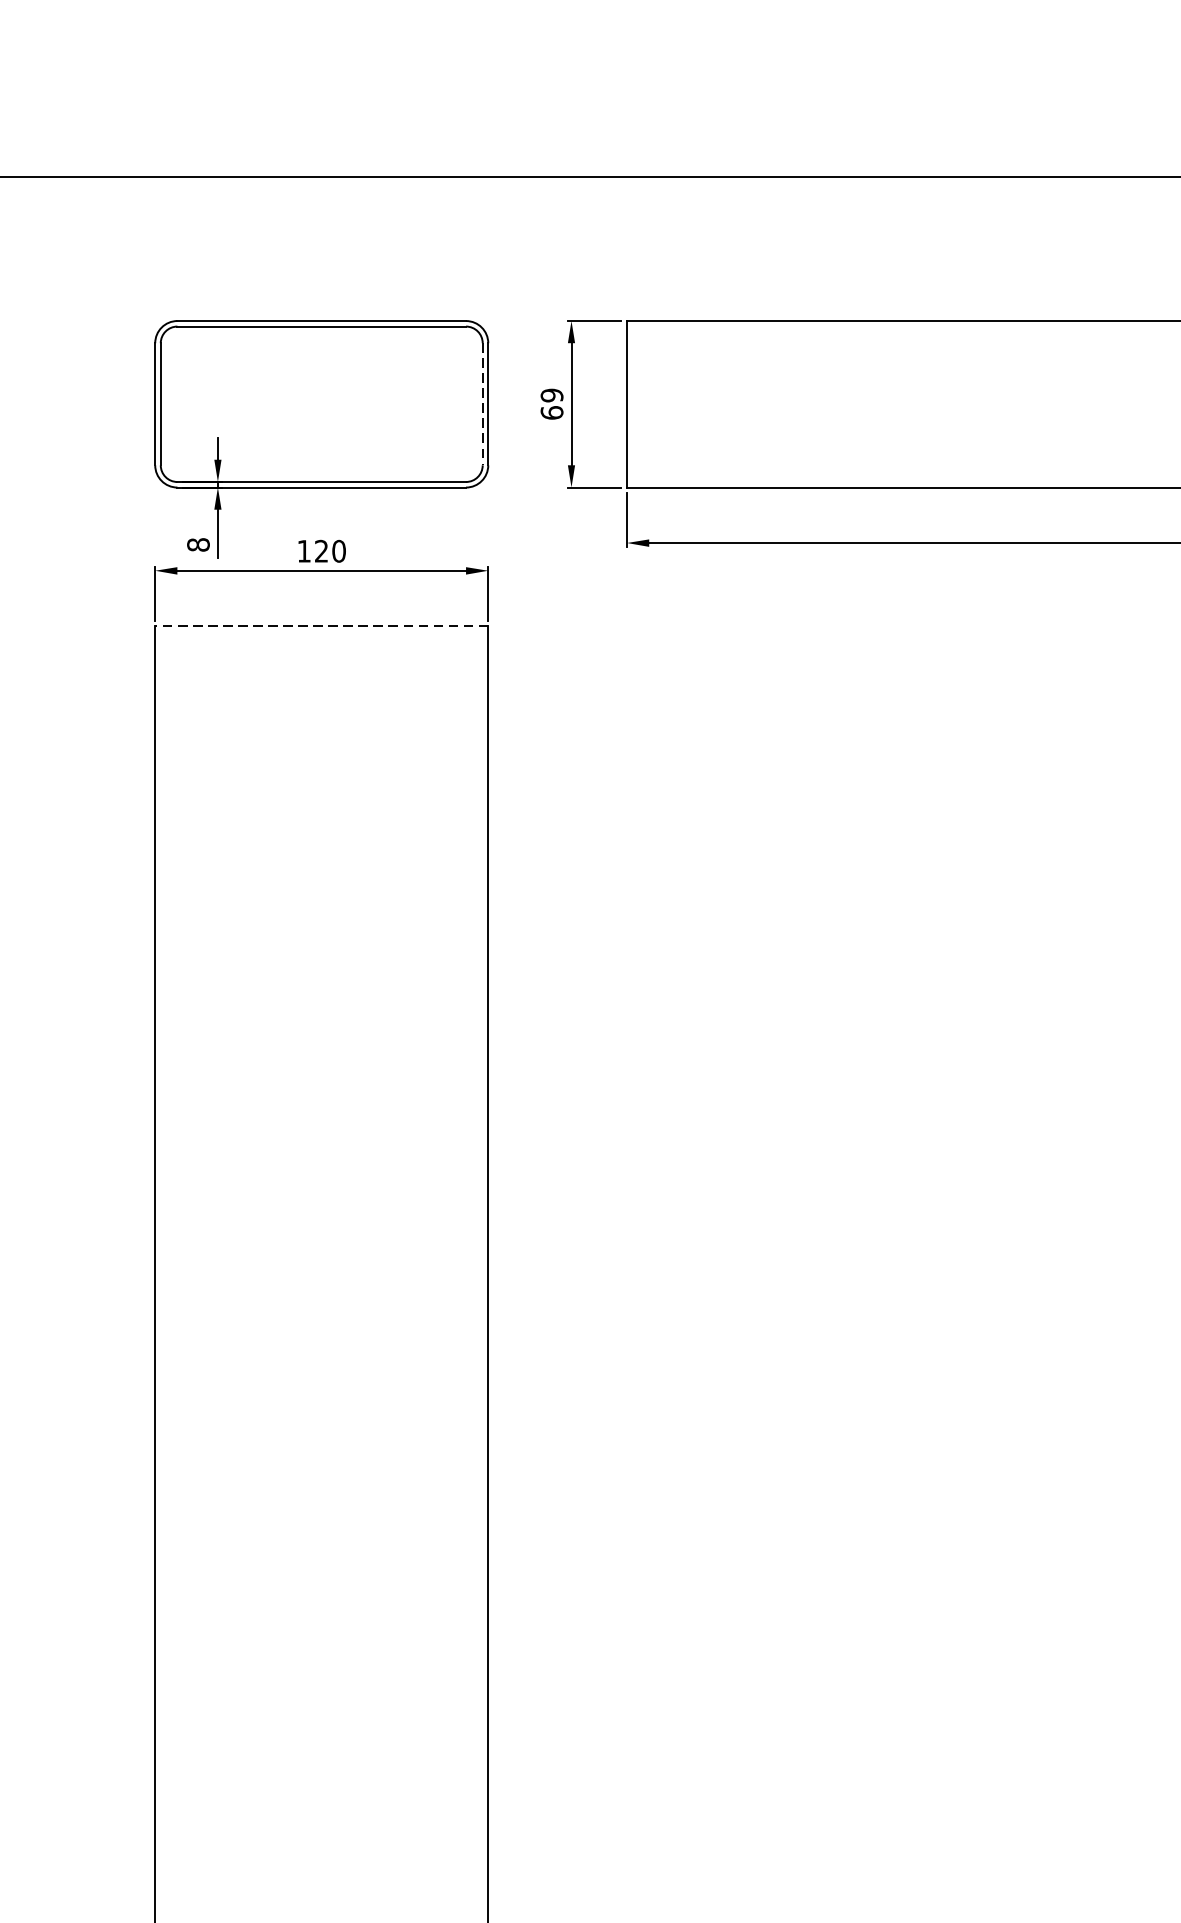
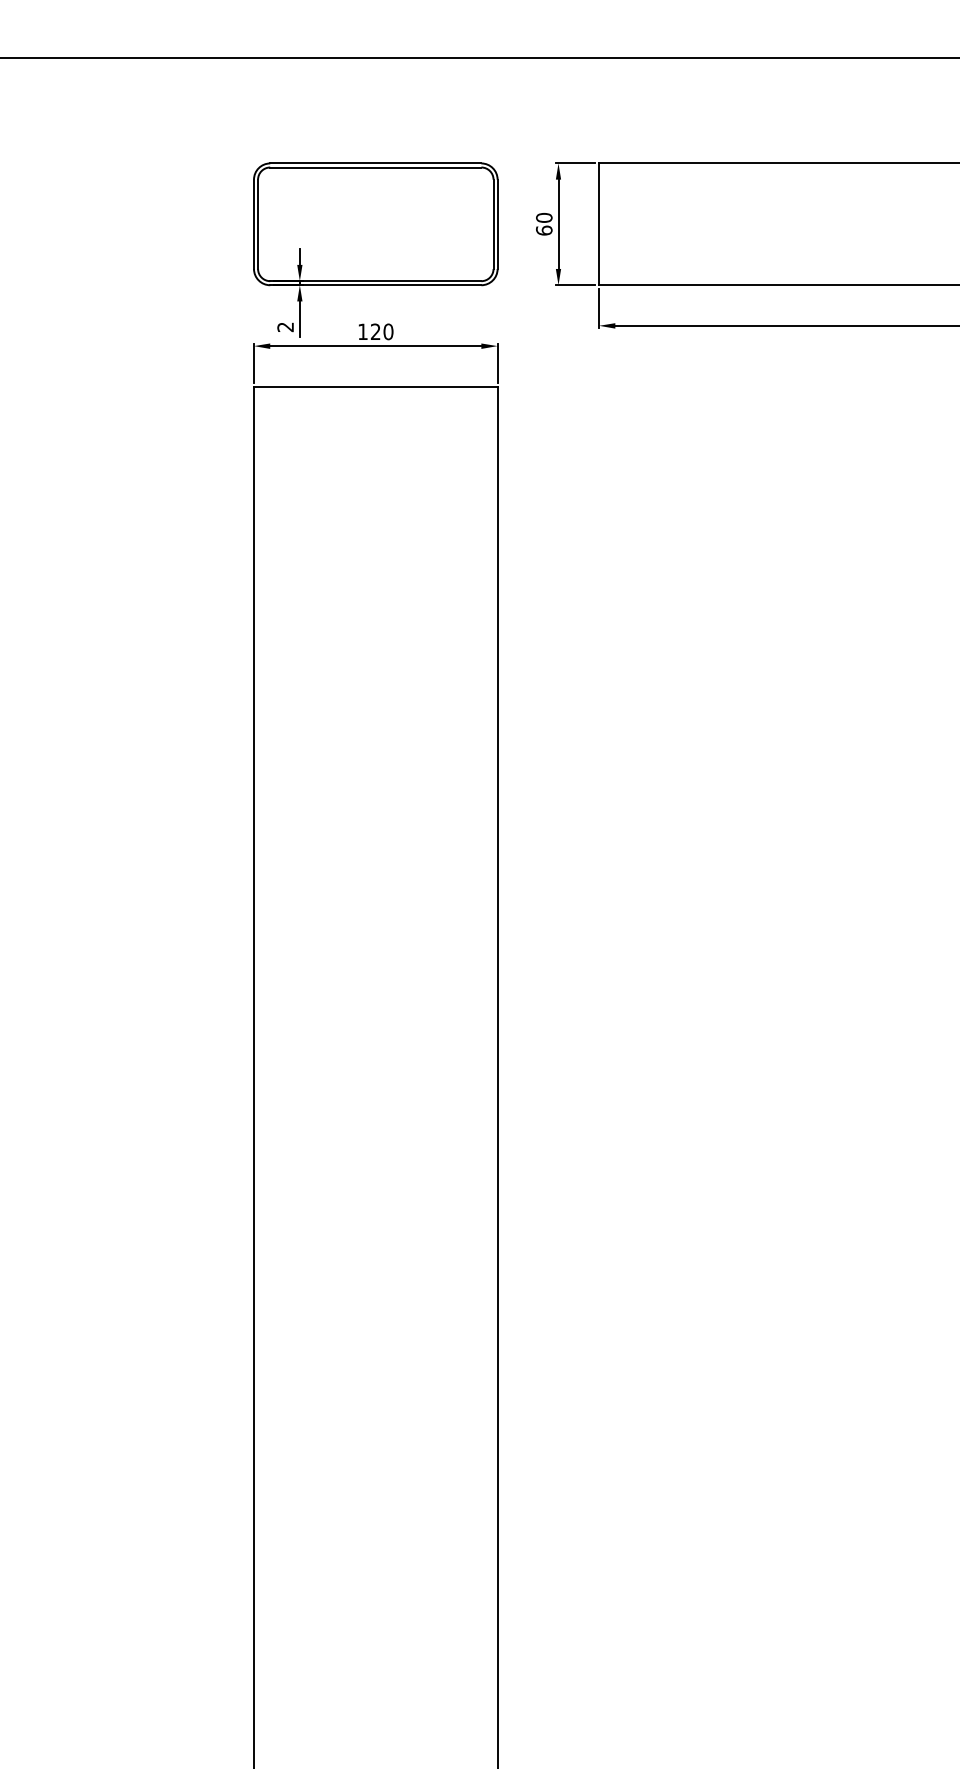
text: (552, 394) -> (544, 217), 69 -> 60
line: (482, 404) -> (493, 224), dashed -> solid
text: (198, 545) -> (285, 327), 8 -> 2
line: (321, 625) -> (375, 386), dashed -> solid

